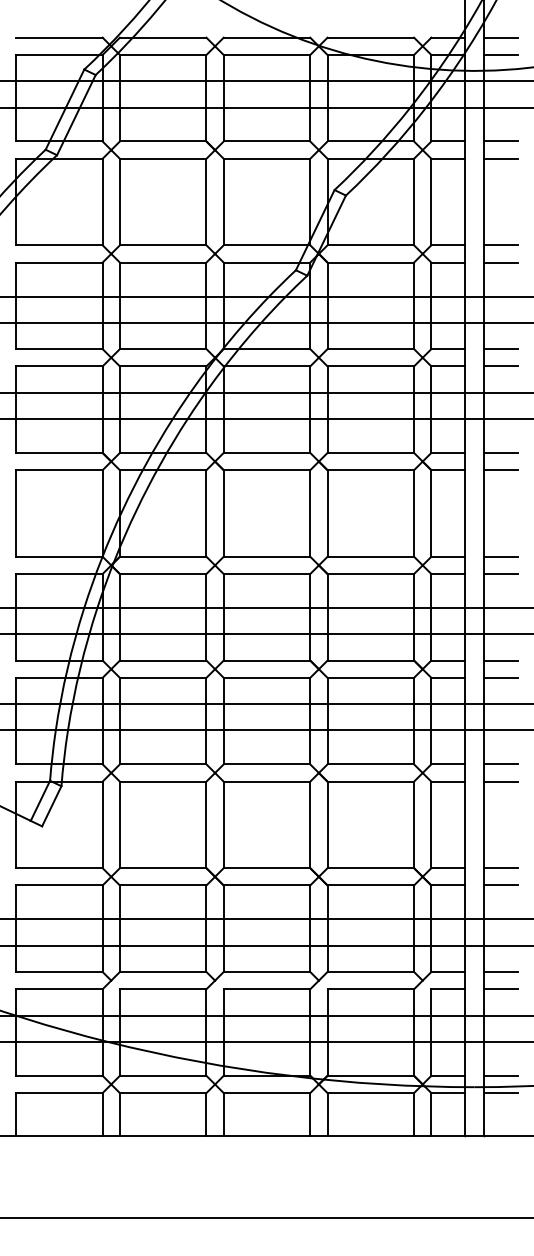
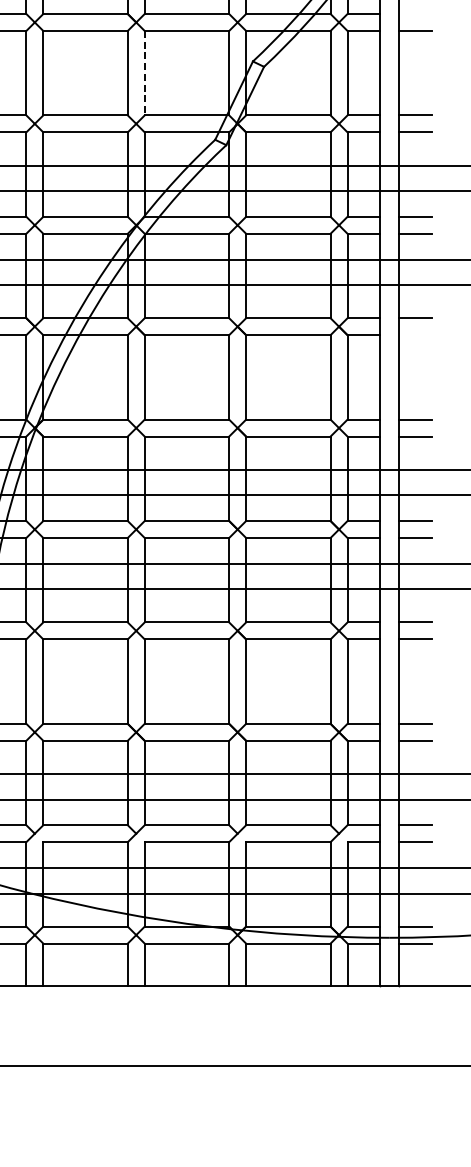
line: (500, 141) -> (415, 14), removed
line: (223, 202) -> (144, 73), solid -> dashed
line: (500, 470) -> (415, 335), removed

